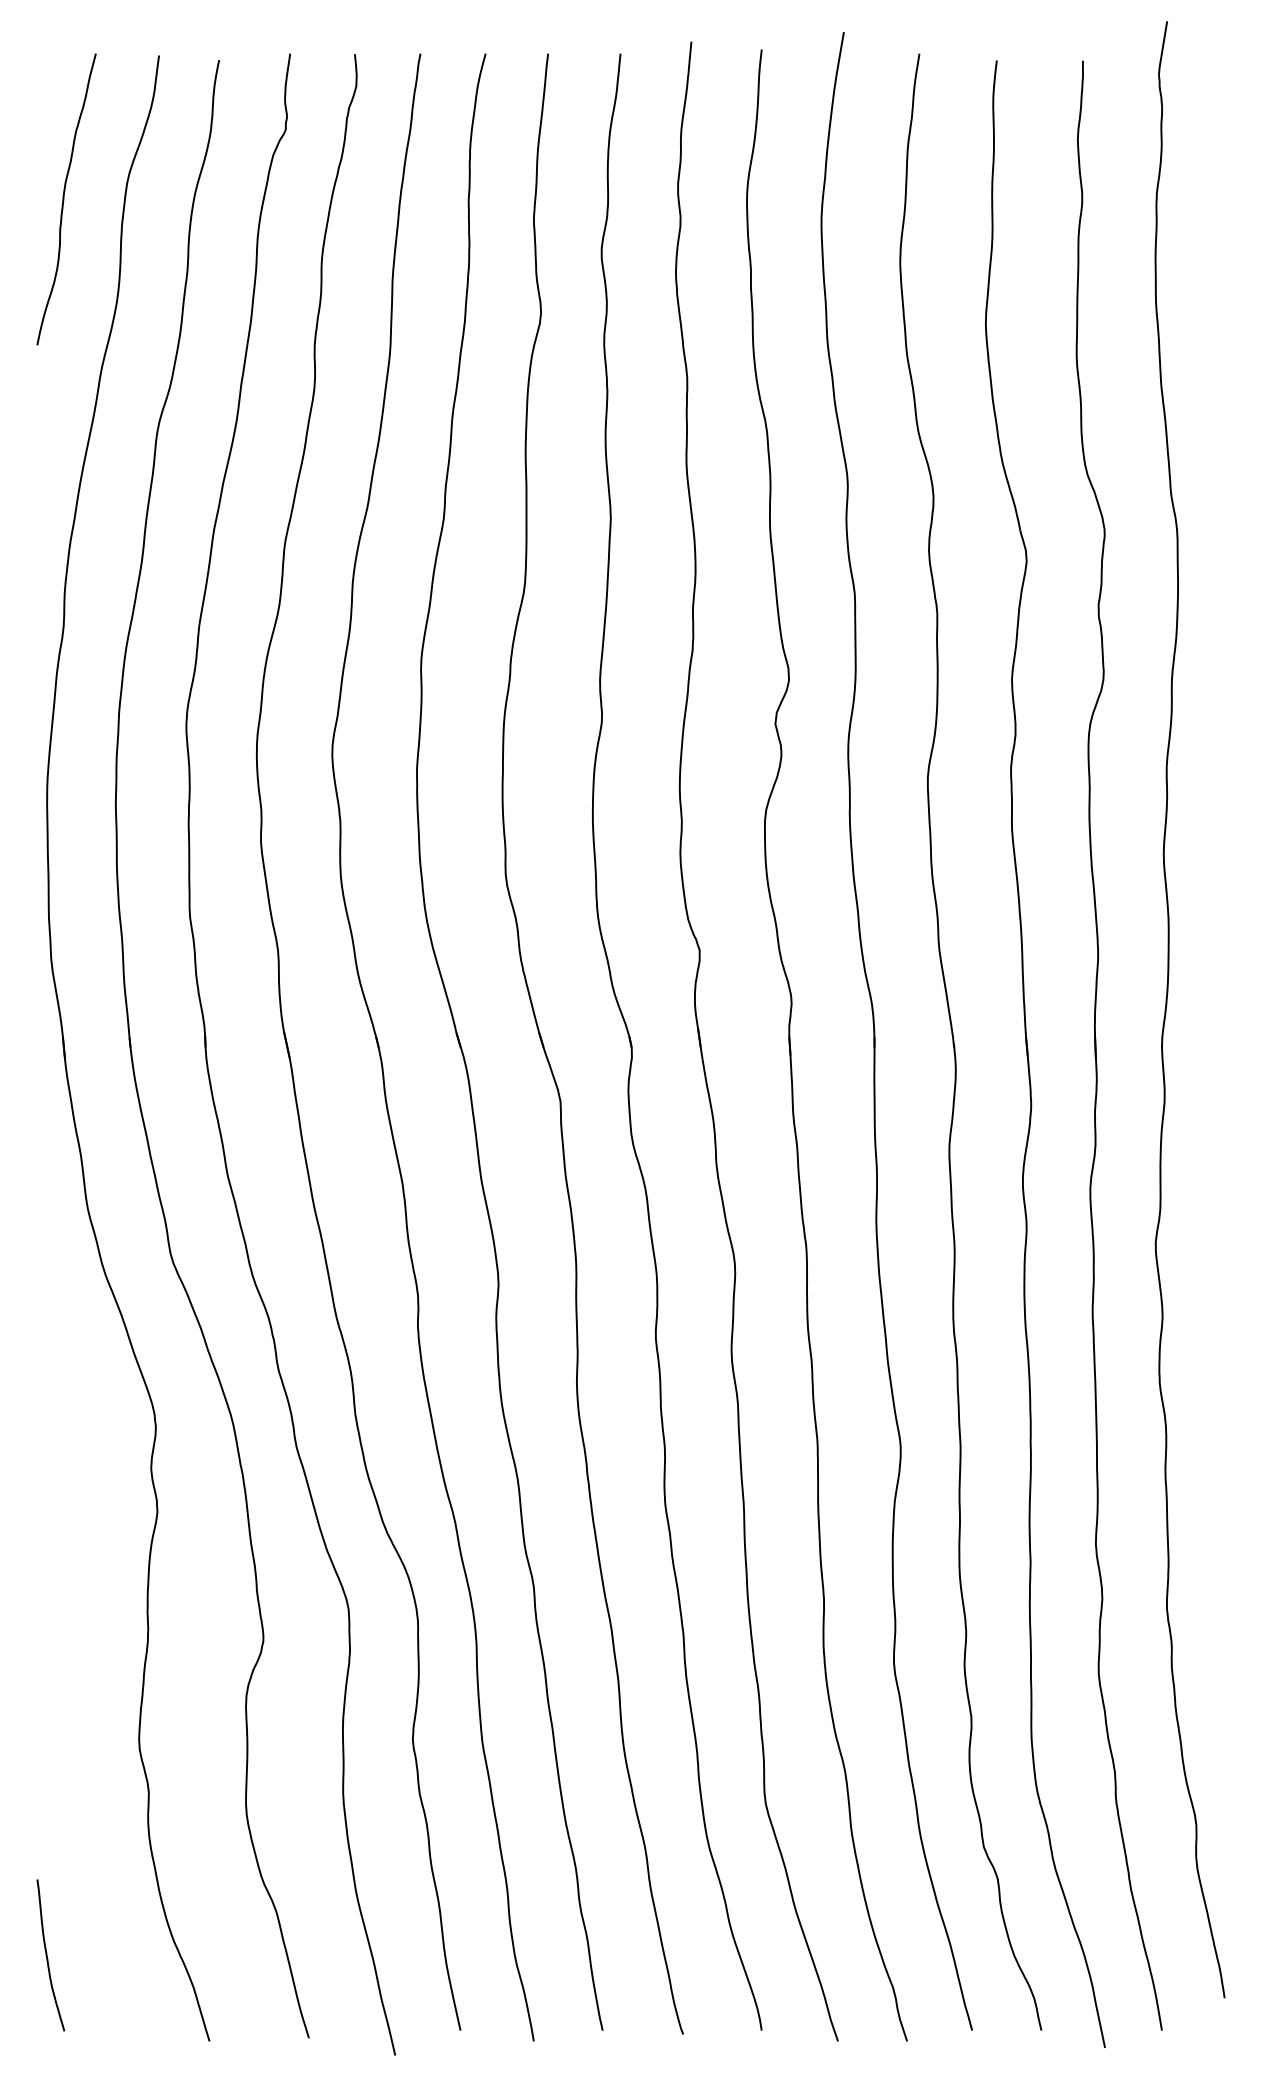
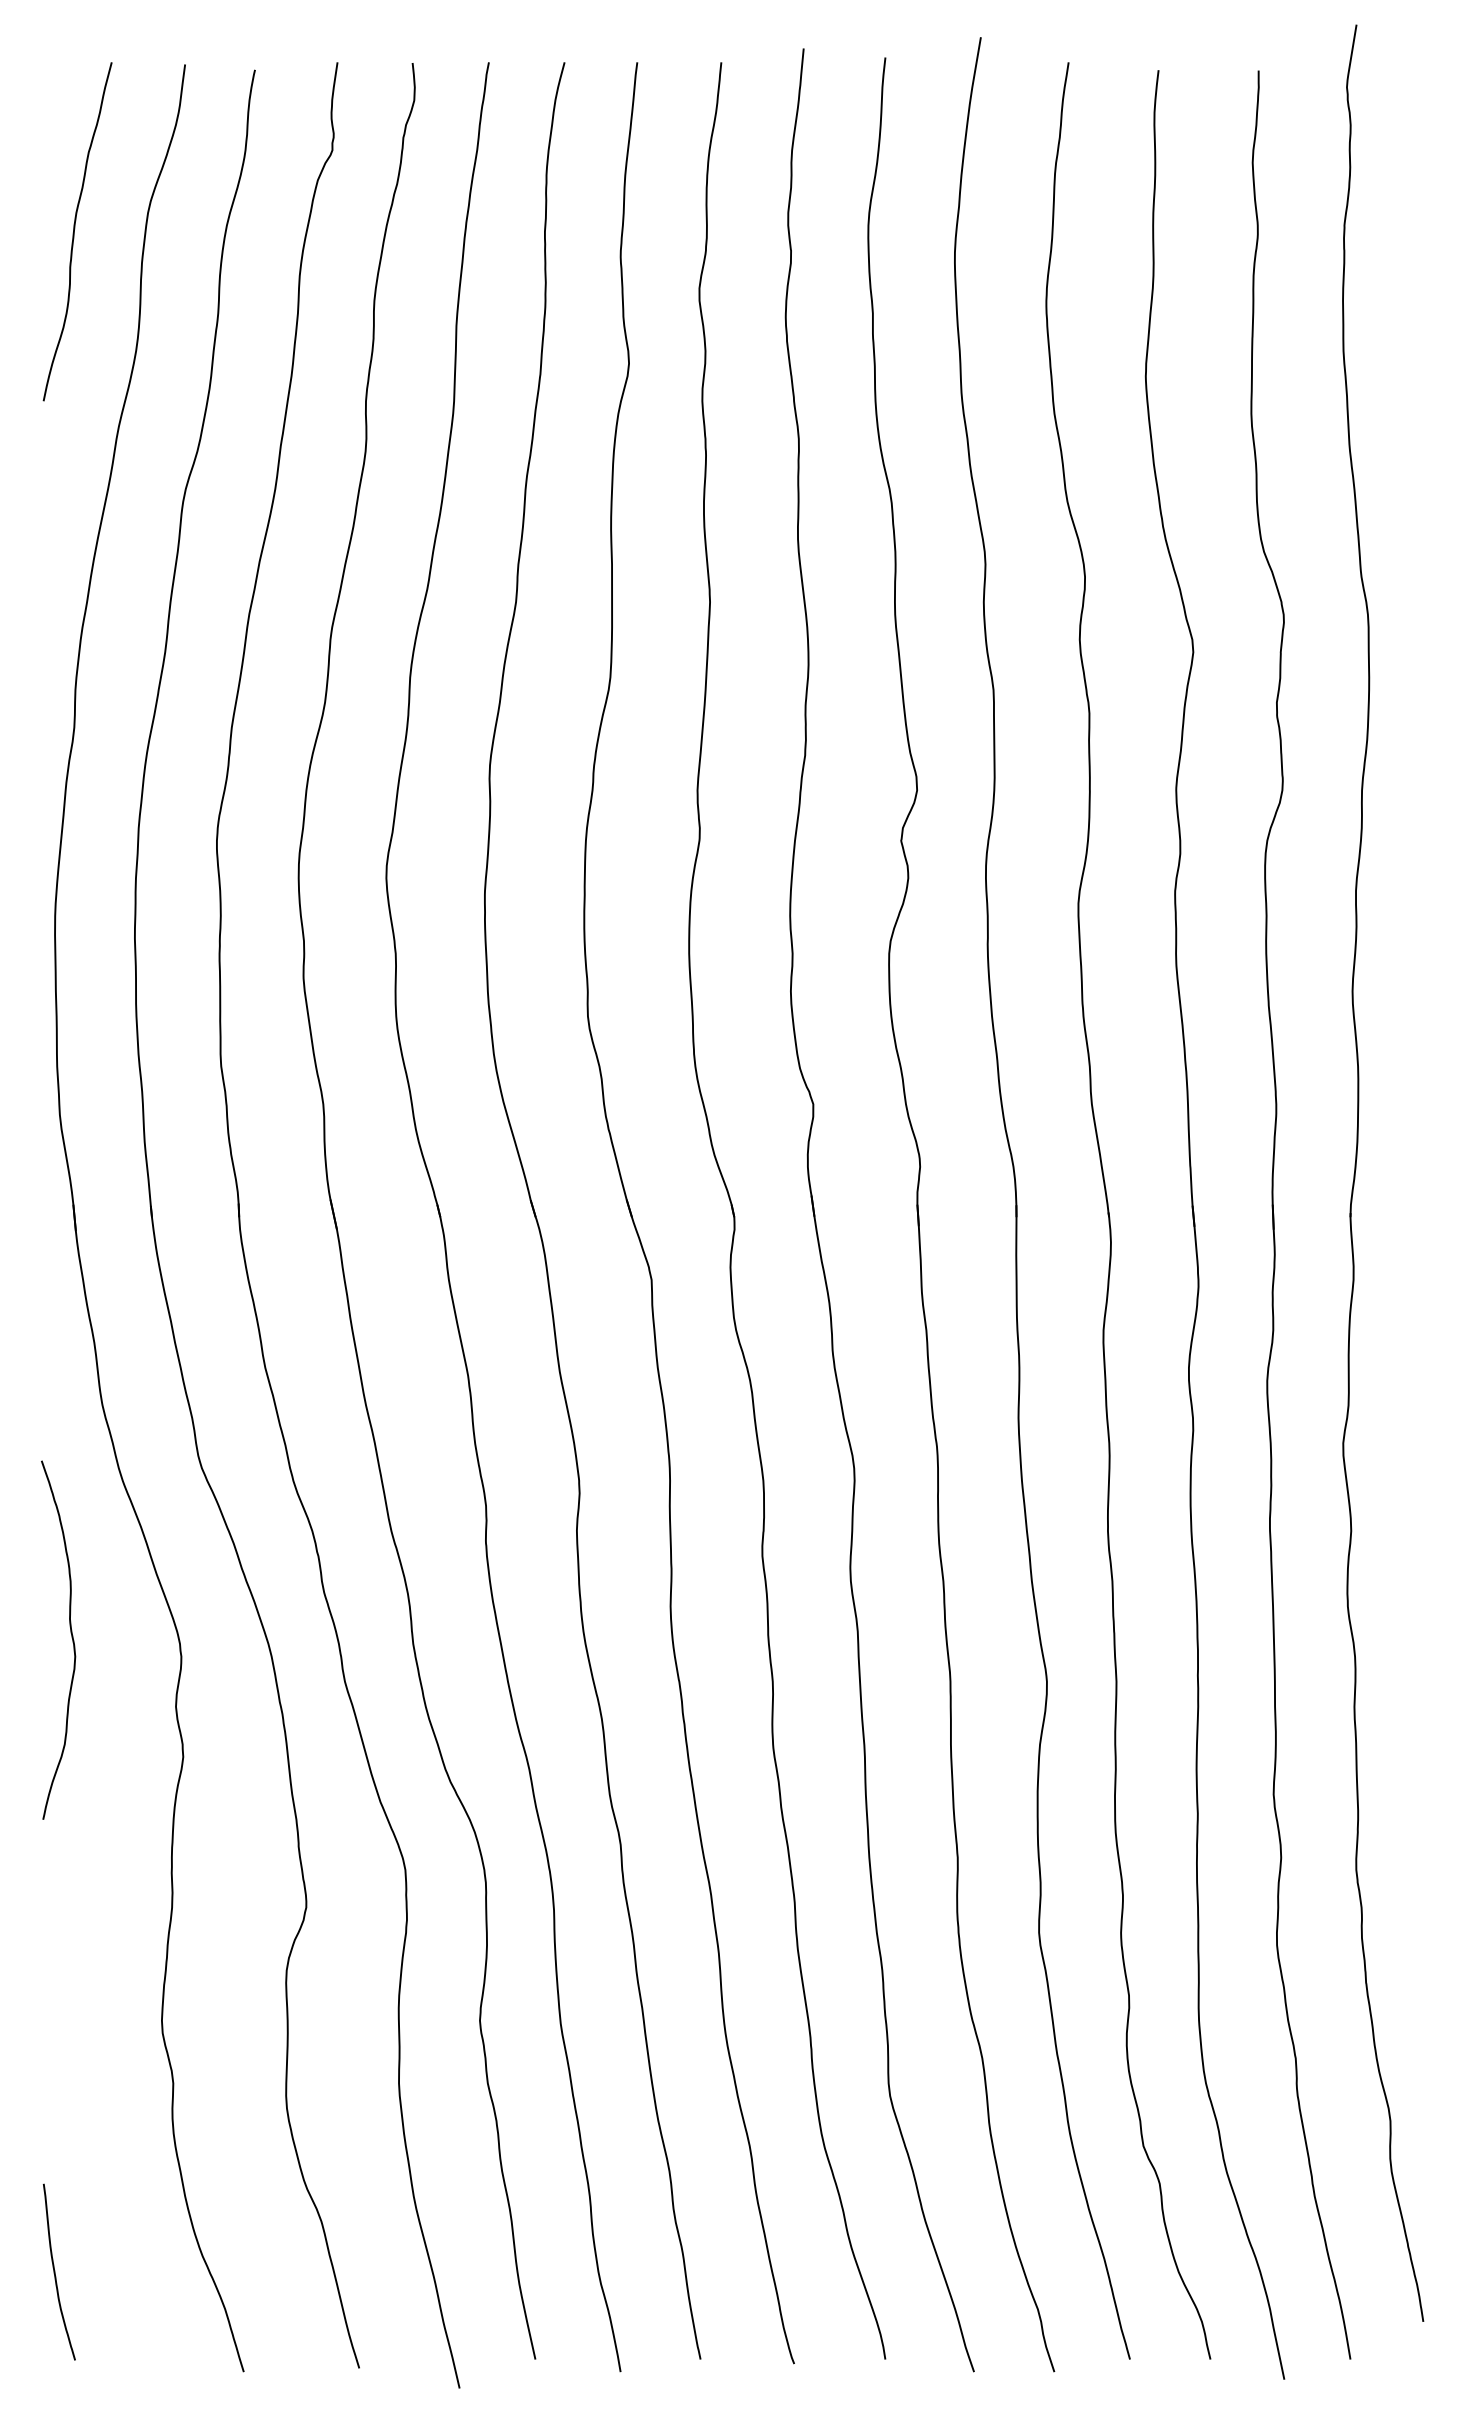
curve: (61, 1410) -> (71, 1638), added

